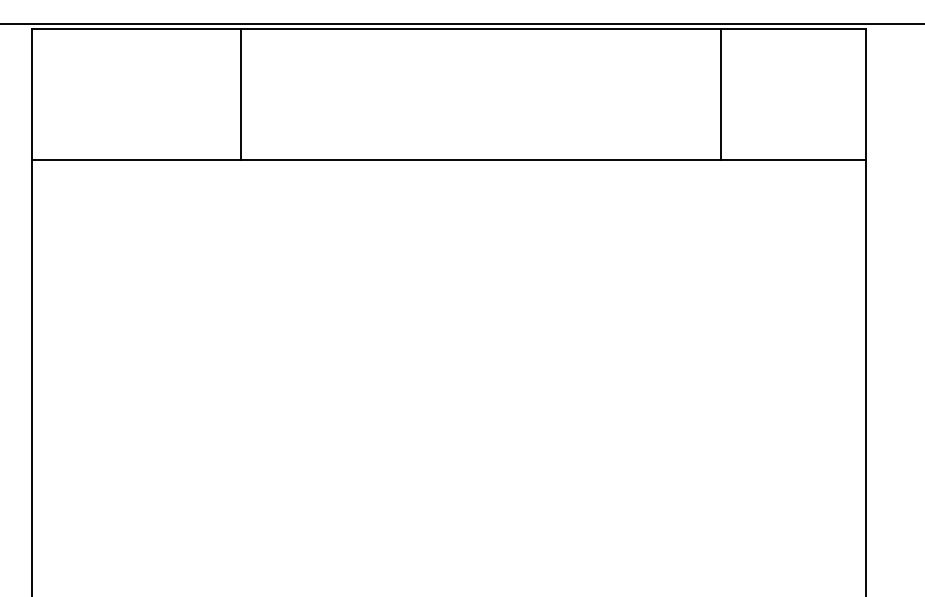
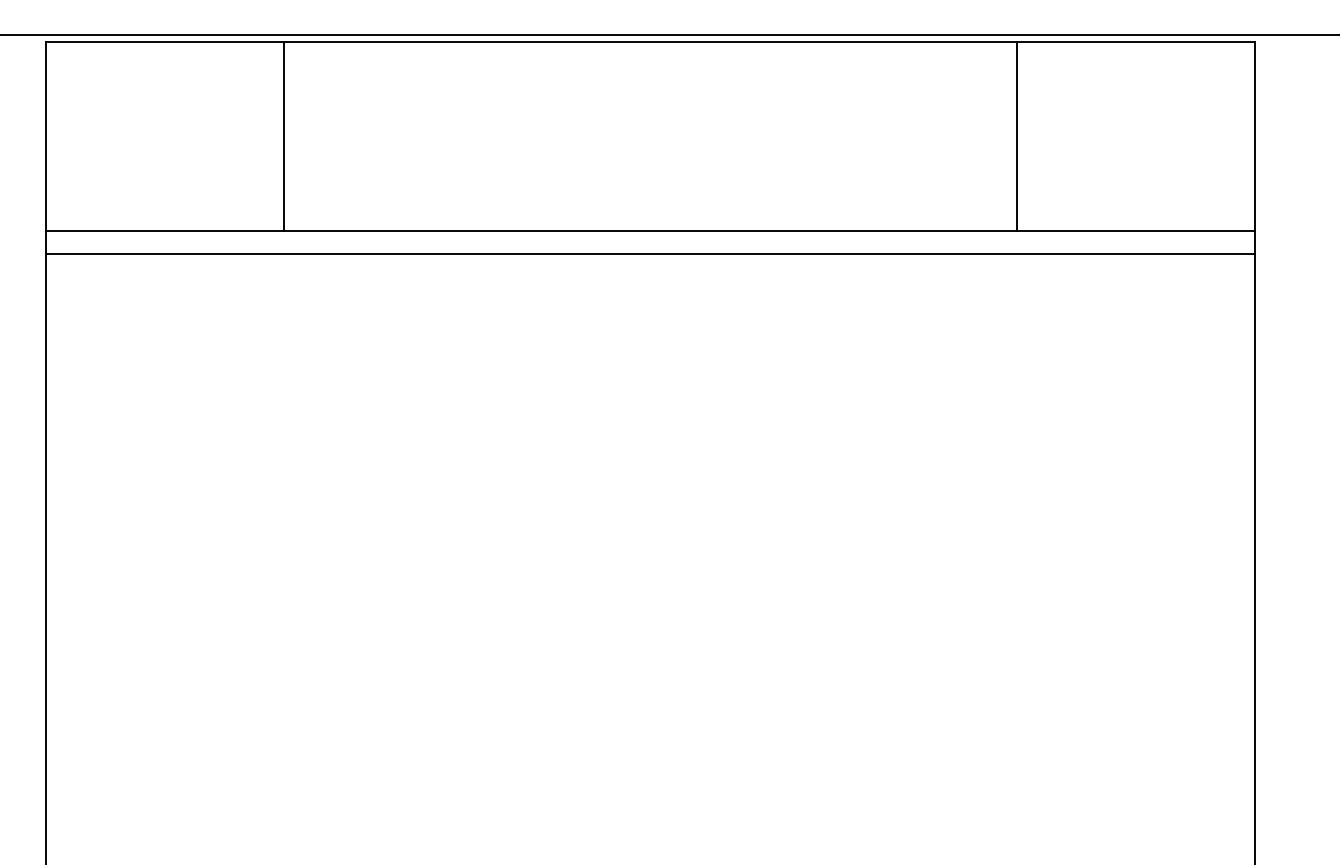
line: (241, 94) -> (284, 136), moved
line: (720, 94) -> (1016, 136), moved
line: (448, 175) -> (649, 254), added

